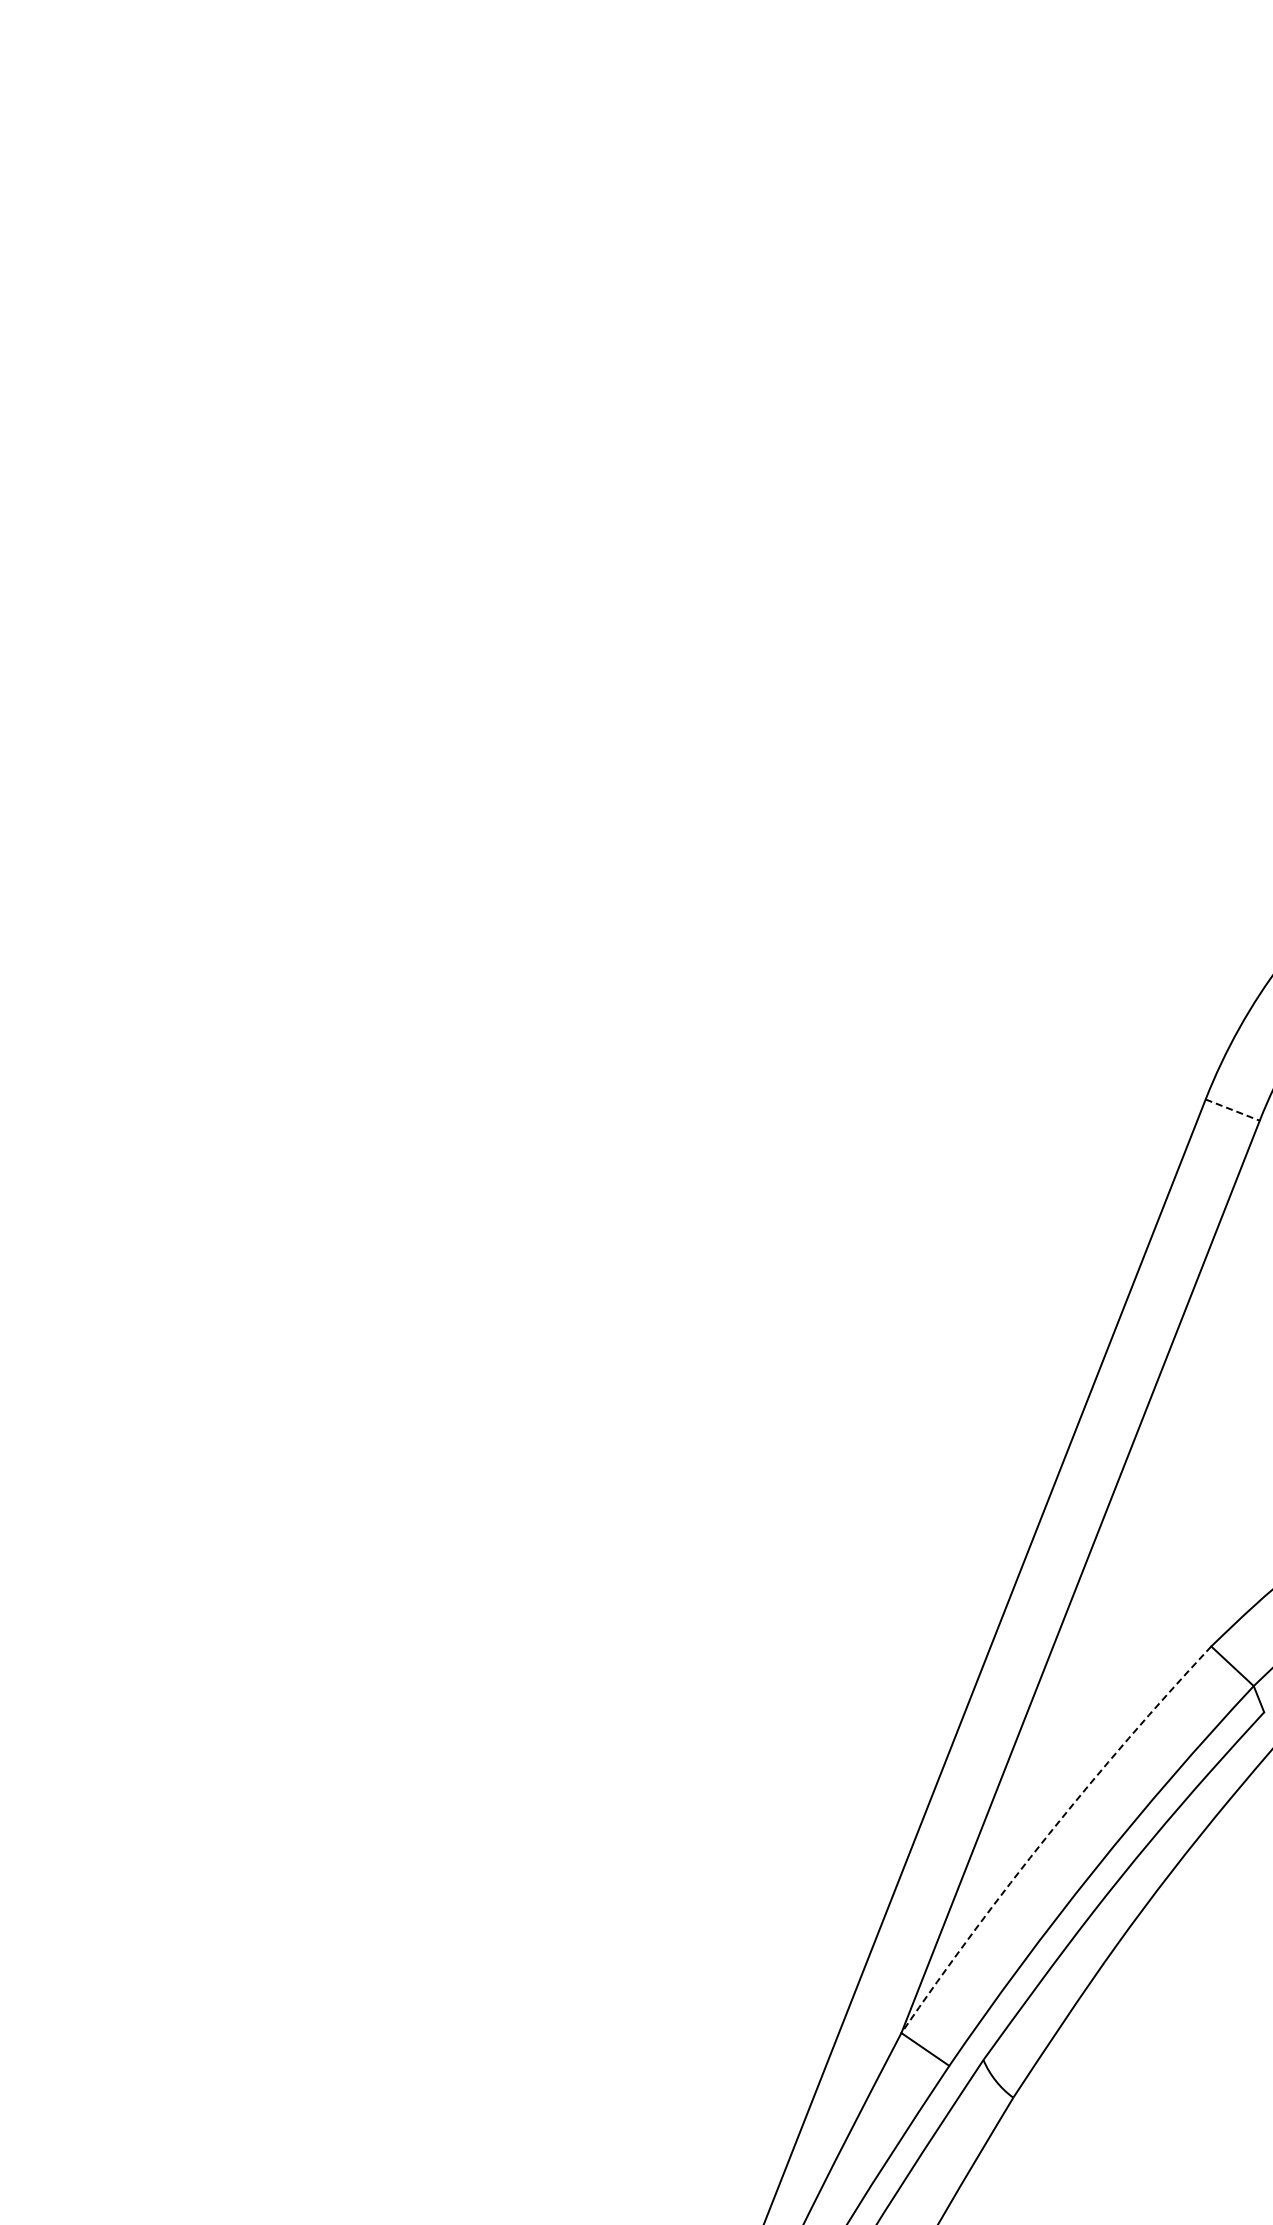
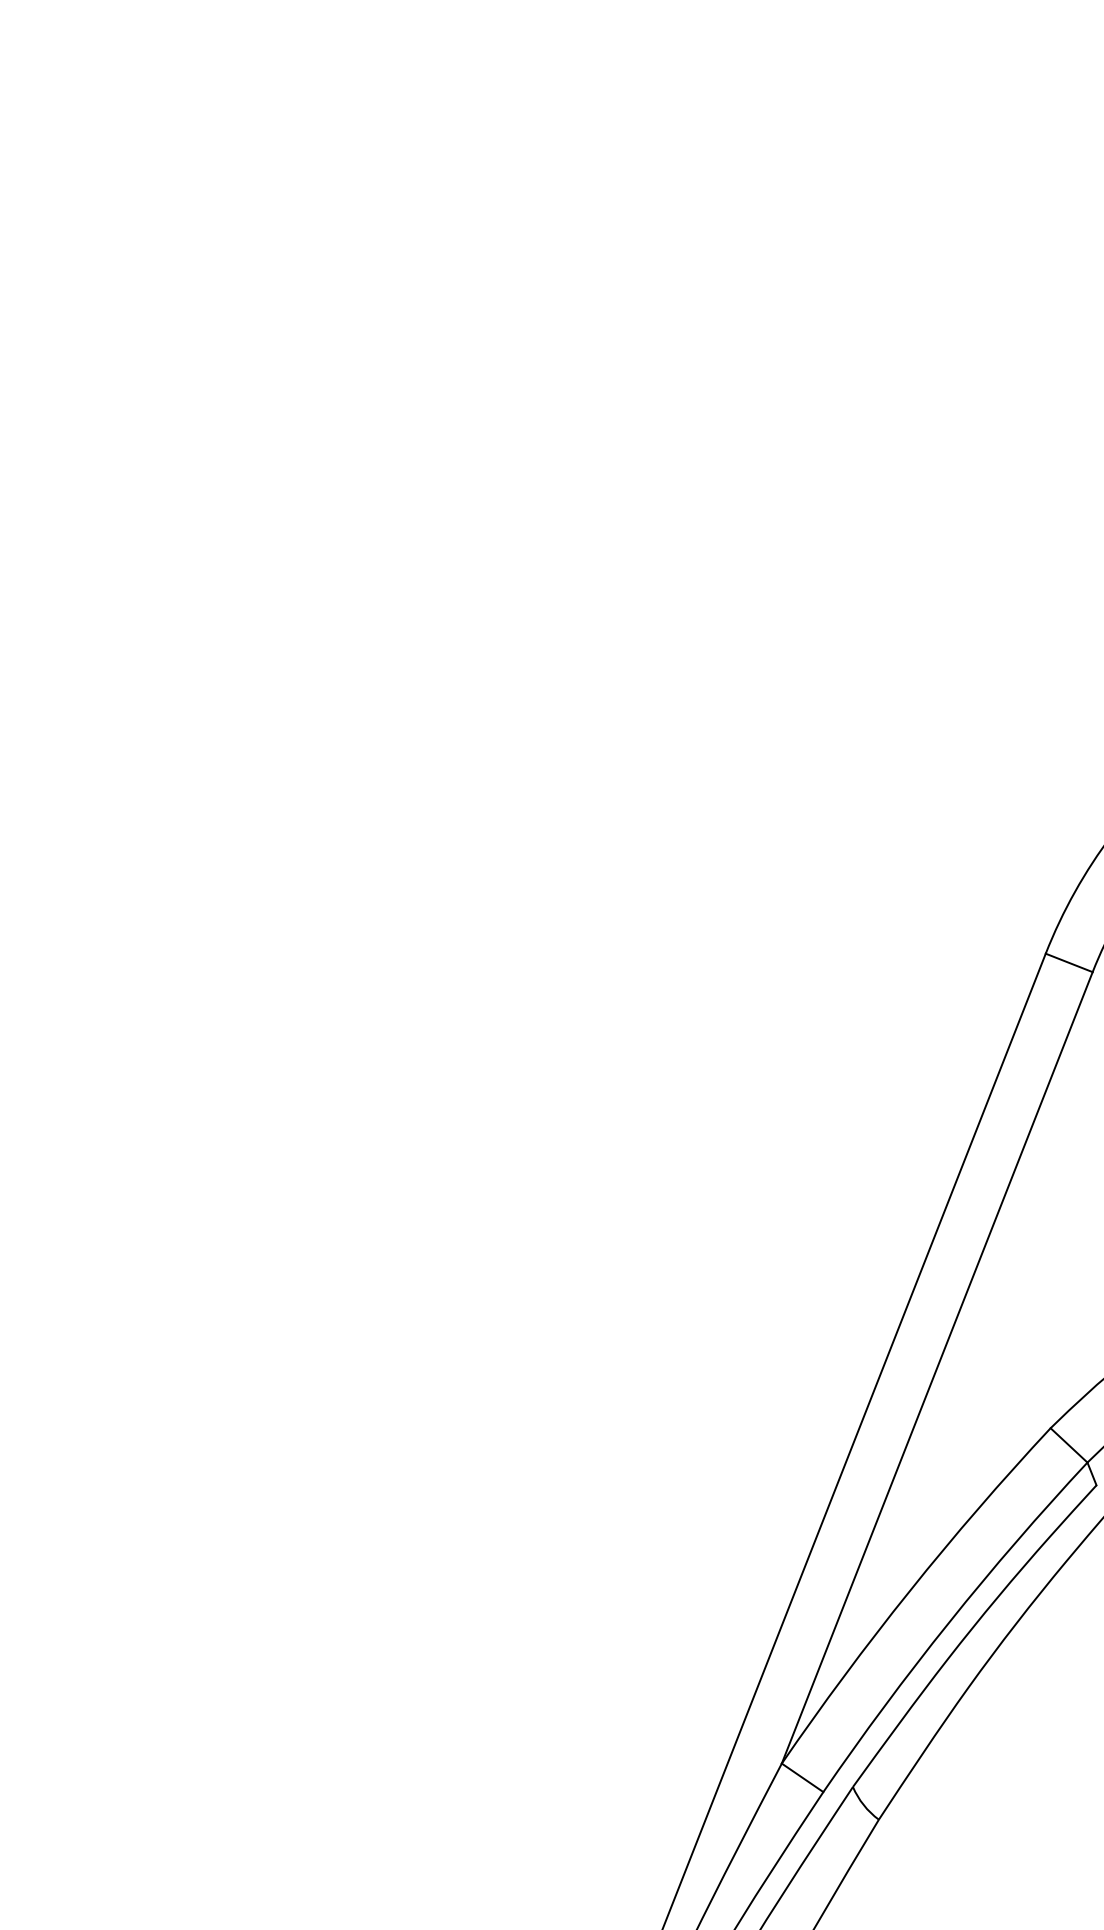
line: (1233, 1110) -> (1069, 963), dashed -> solid
arc: (1049, 1833) -> (910, 1590), dashed -> solid

